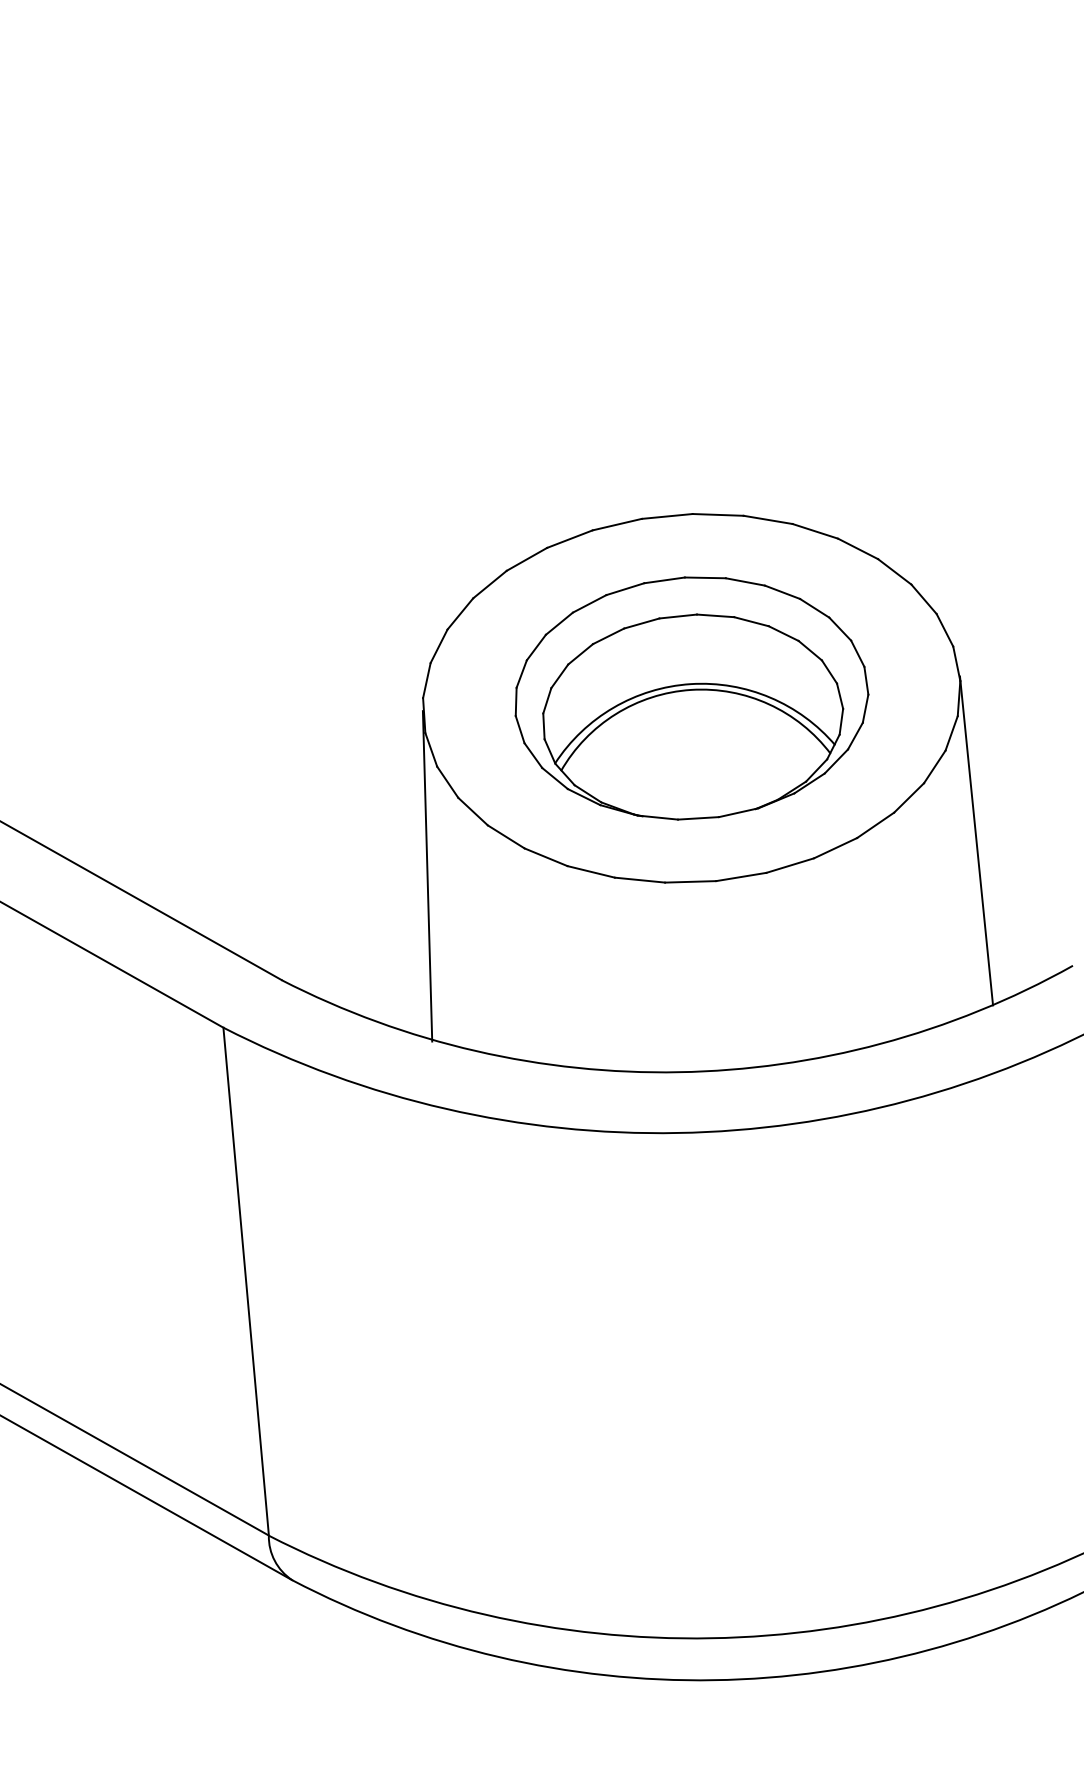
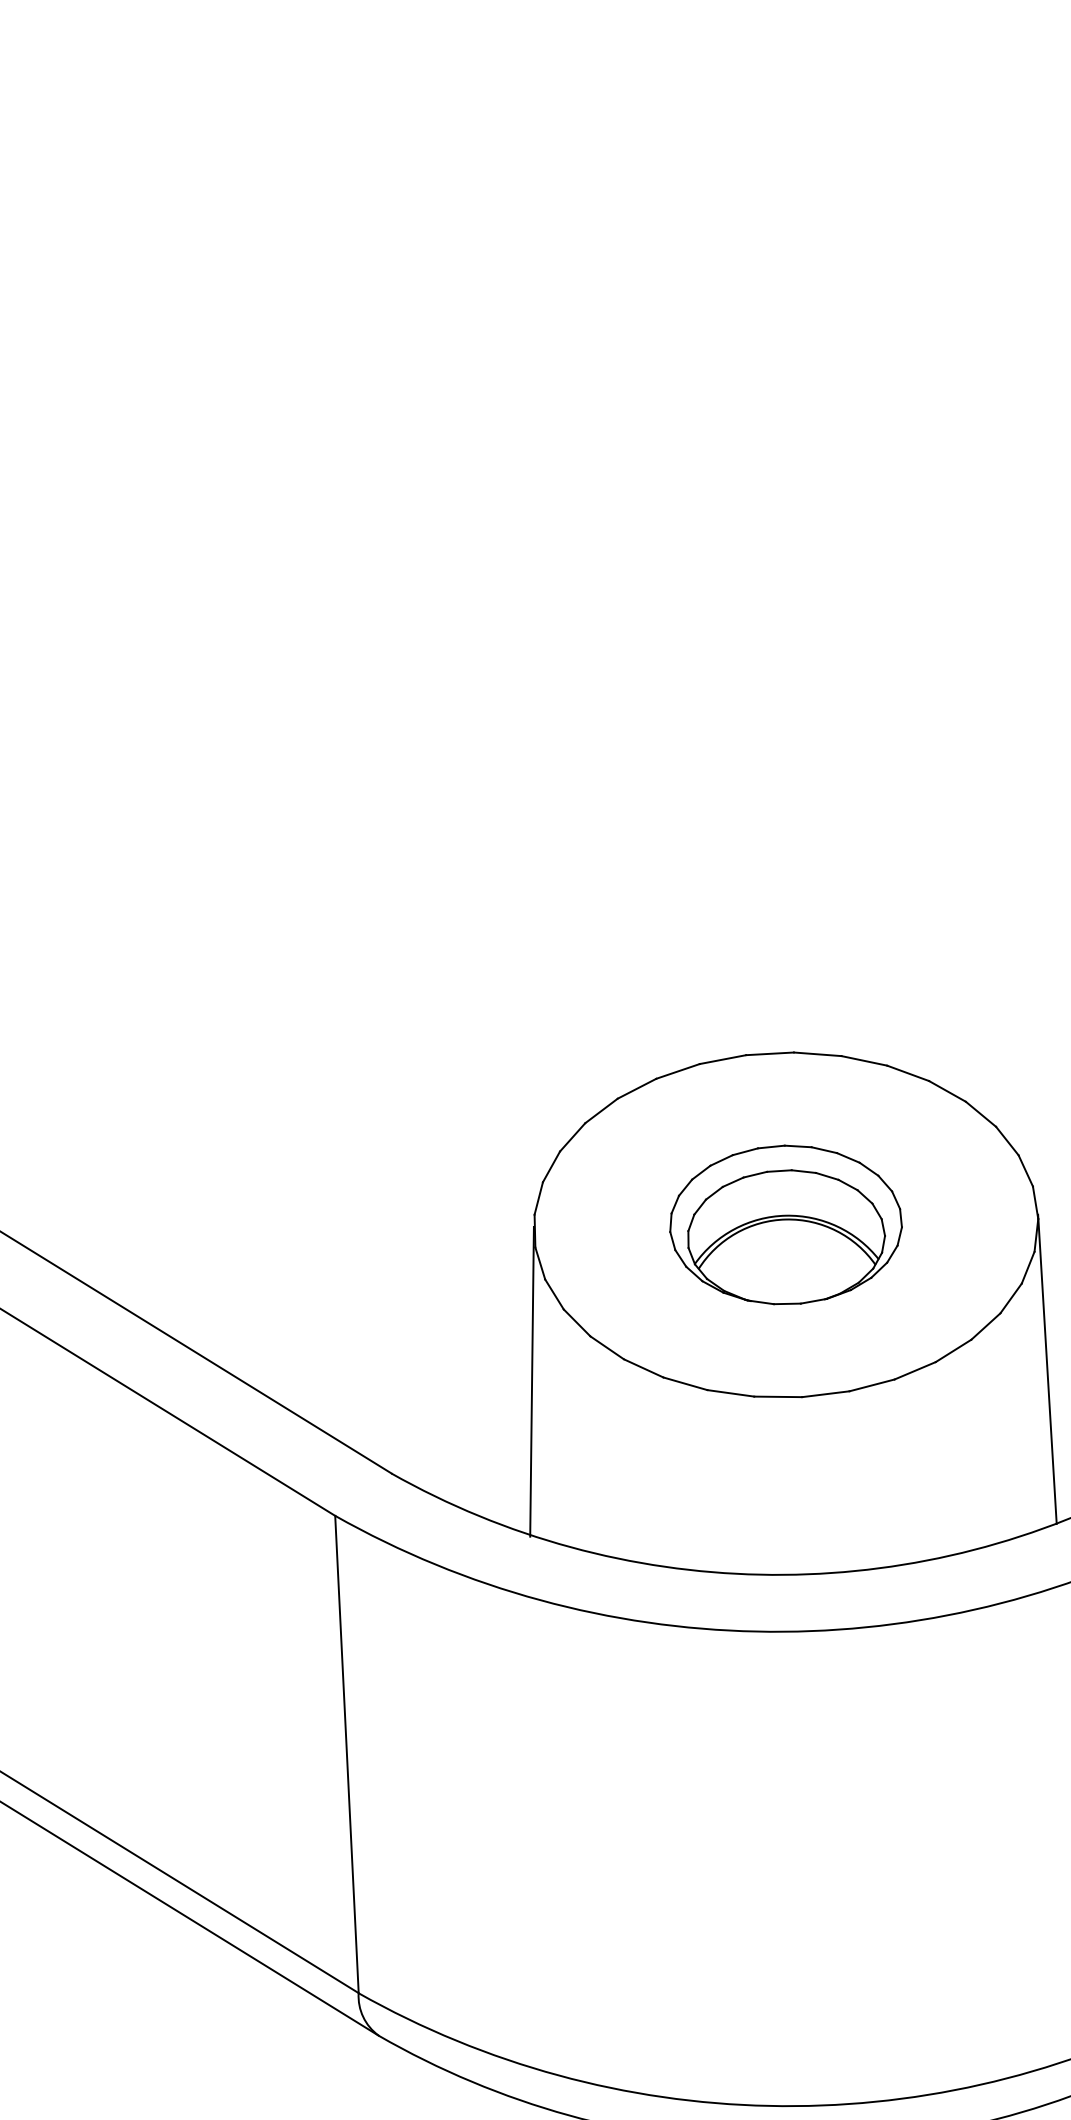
part: (691, 697) -> (785, 1224), size x0.7

